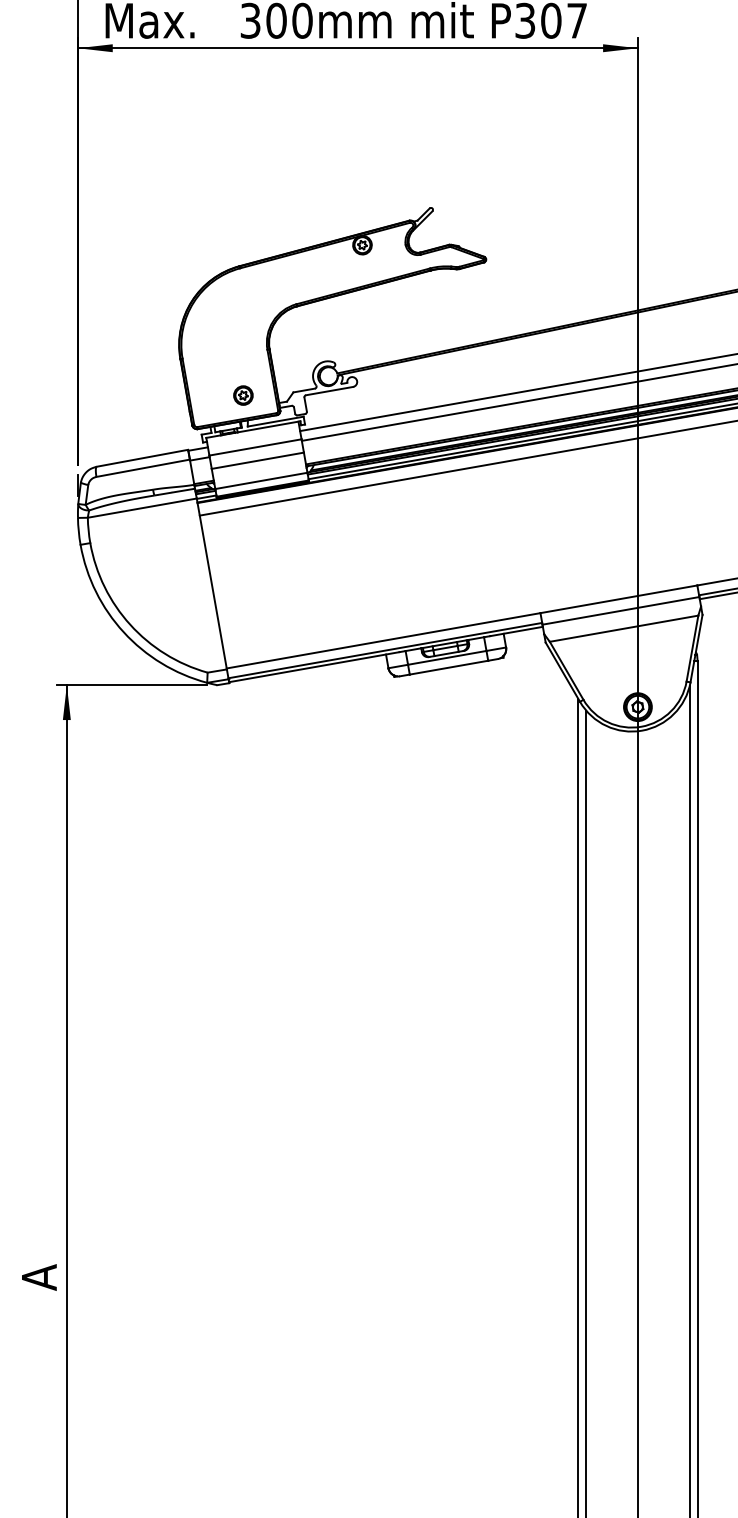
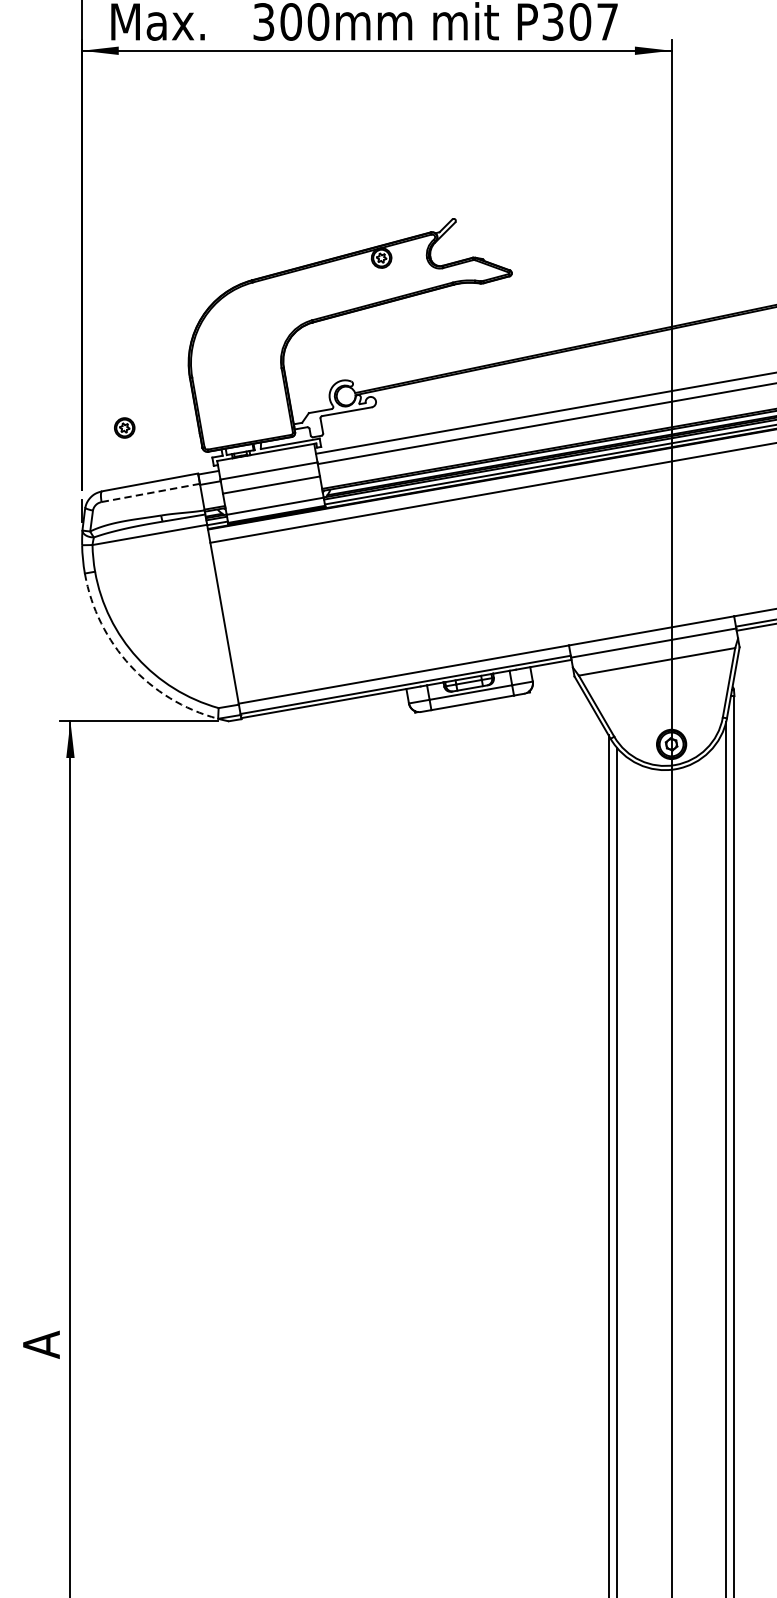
part: (243, 395) -> (124, 427), moved
line: (143, 468) -> (151, 493), solid -> dashed
arc: (123, 632) -> (130, 665), solid -> dashed

